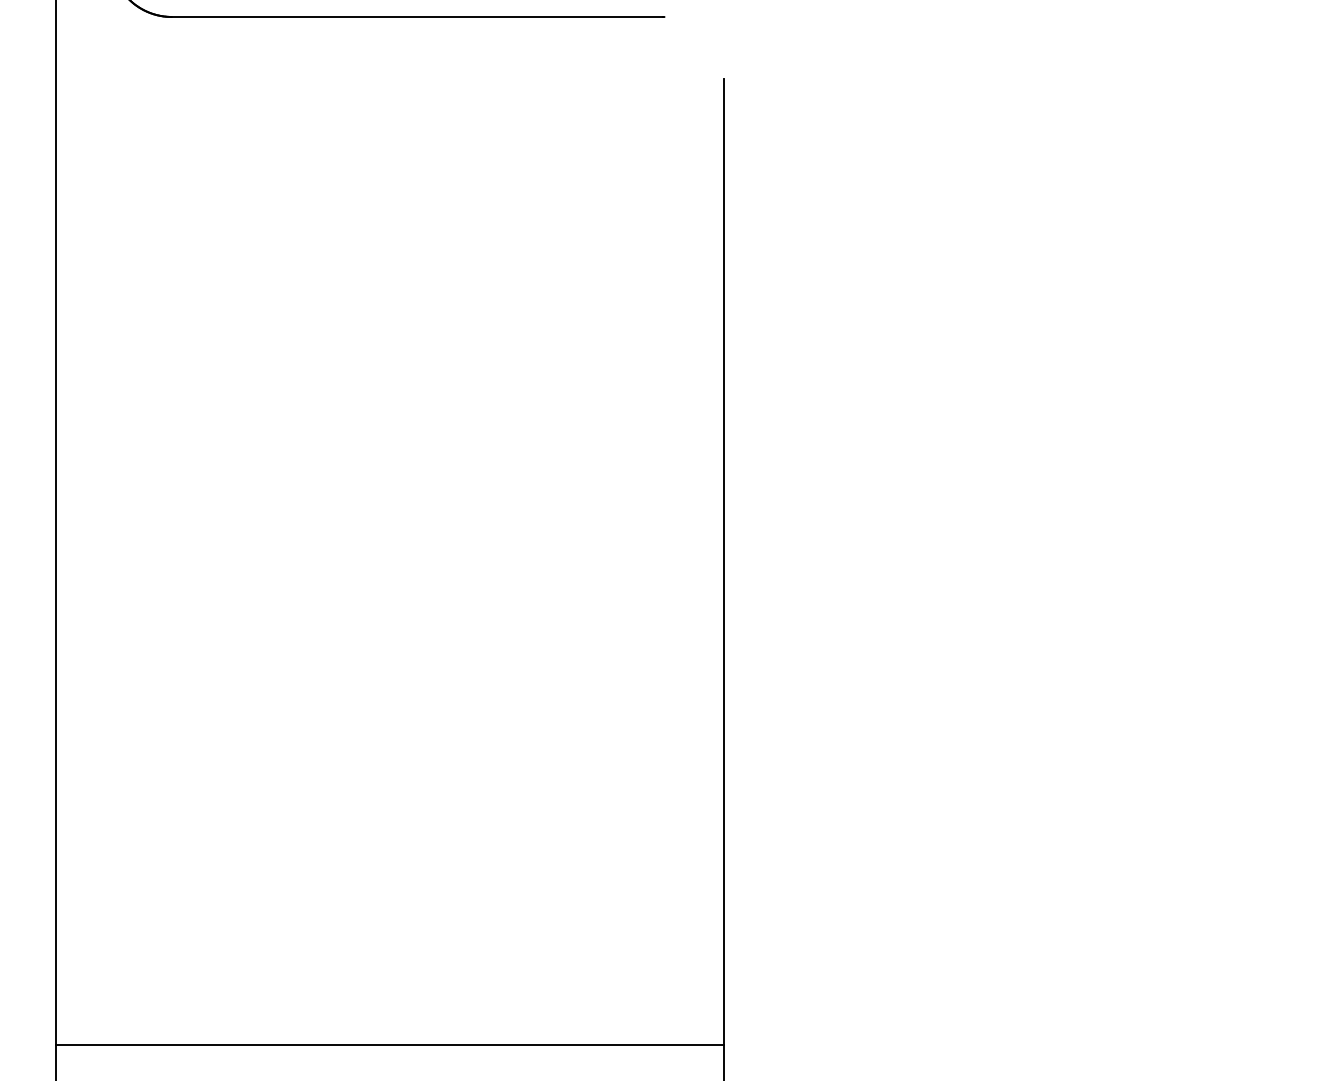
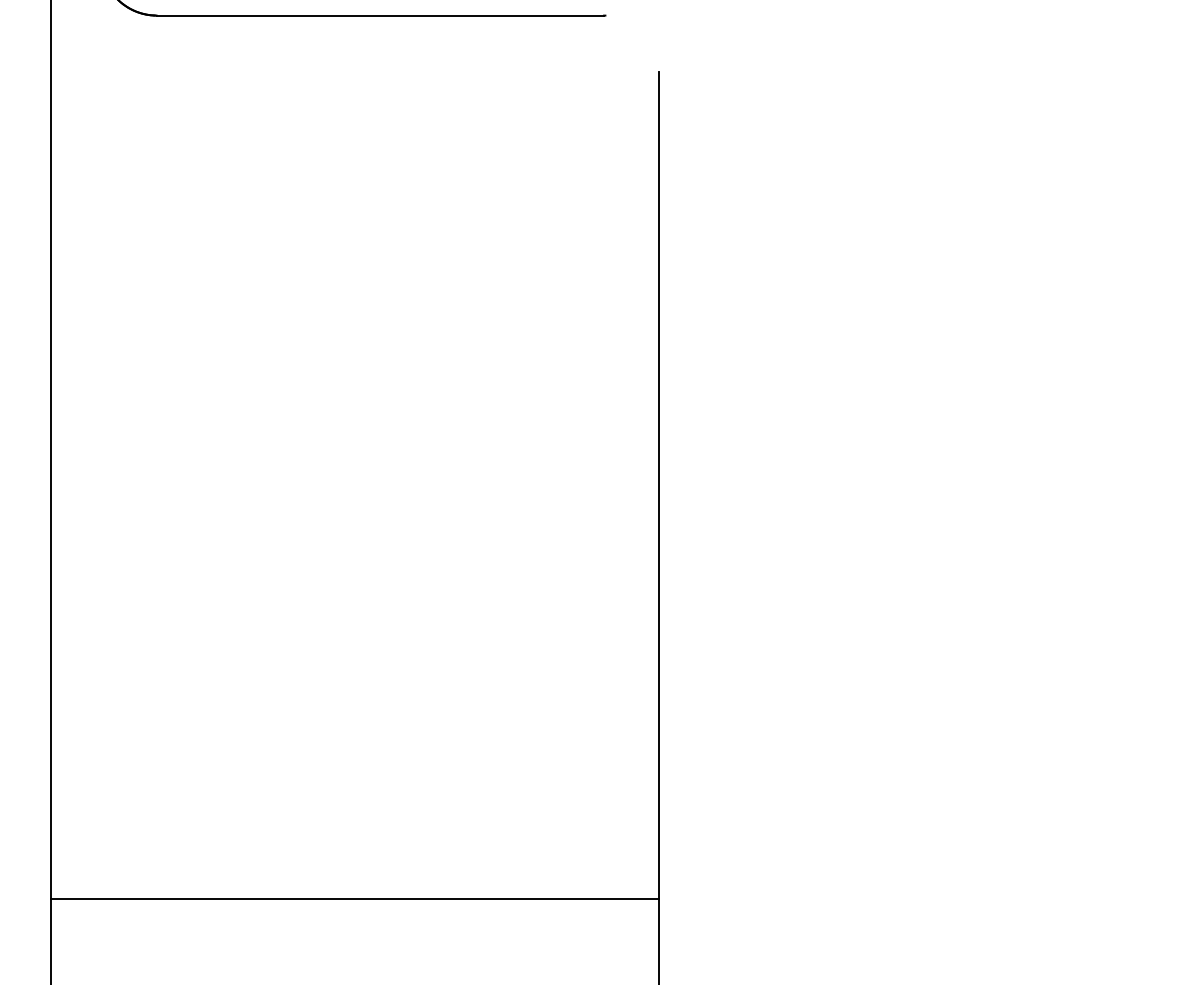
line: (389, 1045) -> (355, 898), moved

